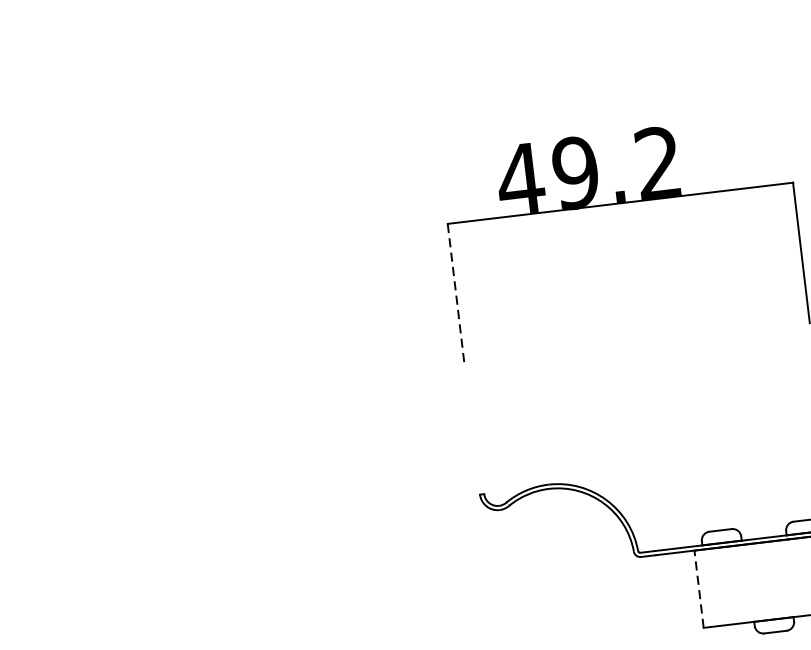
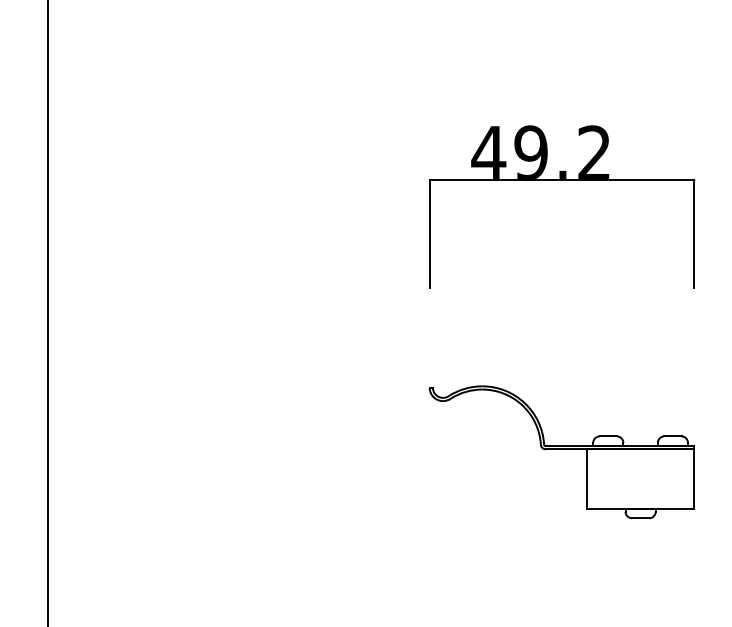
line: (455, 293) -> (429, 233), dashed -> solid
line: (698, 588) -> (586, 478), dashed -> solid

